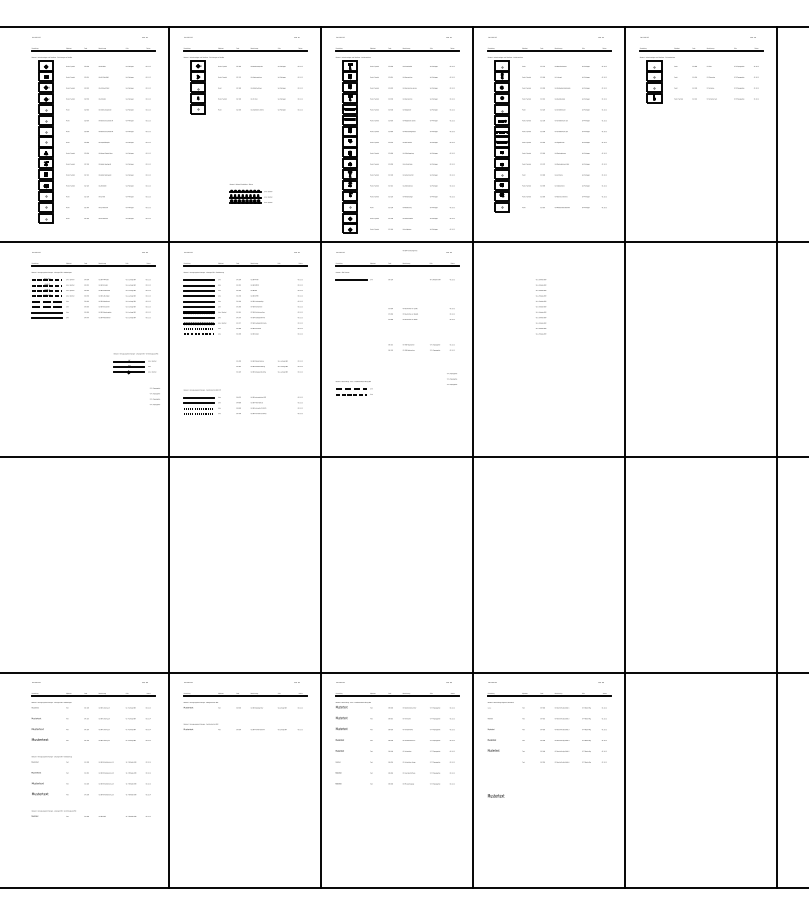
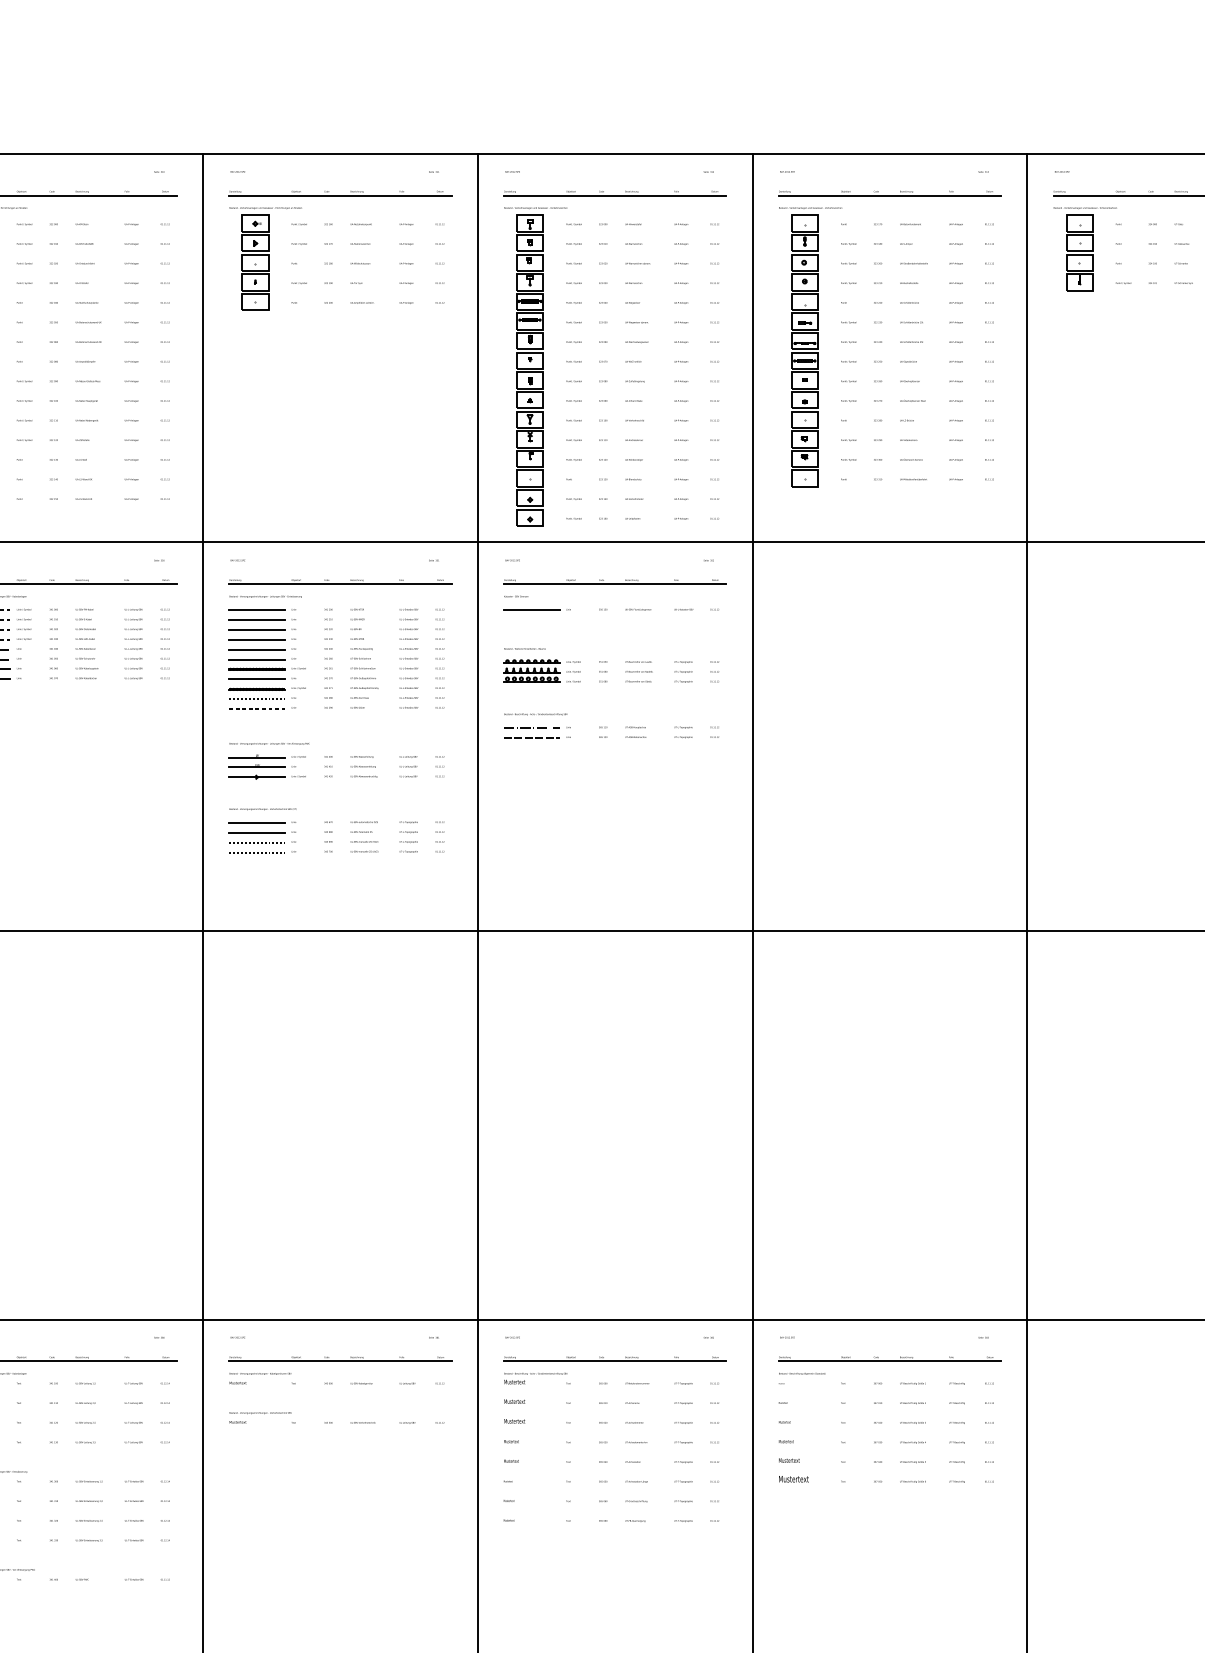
part: (250, 193) -> (541, 665), moved
text: (409, 250) -> (637, 609), moved
text: (540, 306) -> (407, 658), moved
part: (135, 363) -> (268, 761), moved
text: (451, 378) -> (682, 670), moved
part: (354, 388) -> (537, 726), moved
text: (154, 396) -> (407, 837), moved
text: (496, 795) -> (794, 1478), moved

